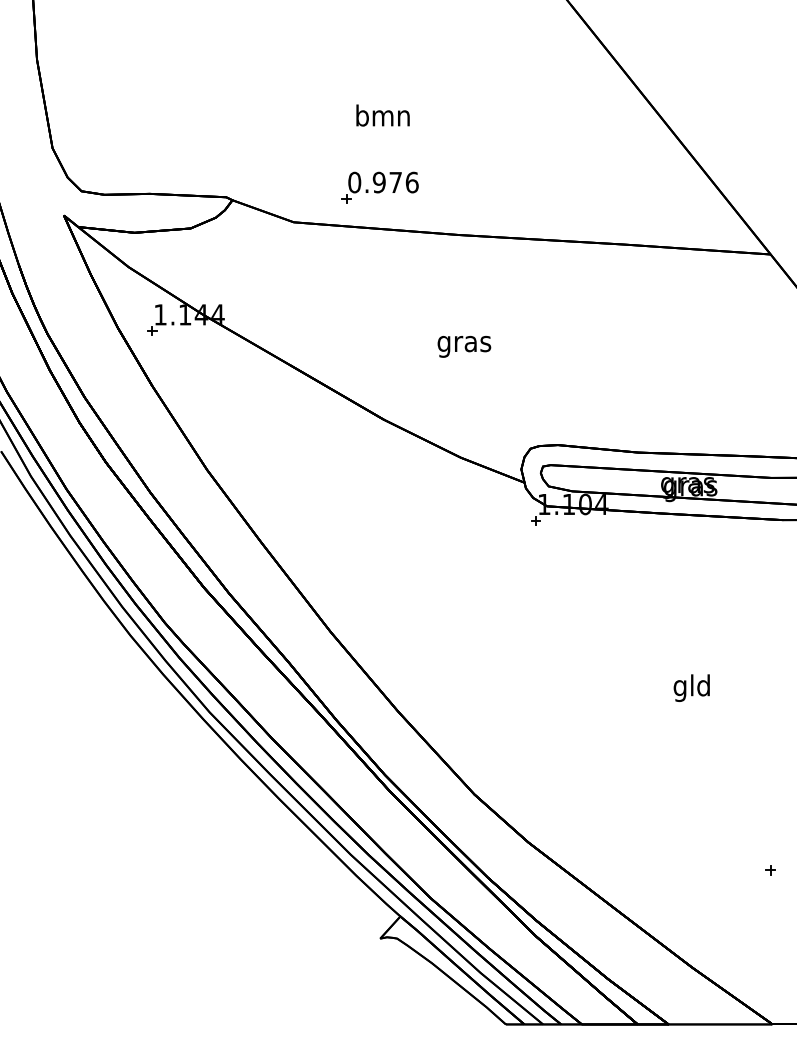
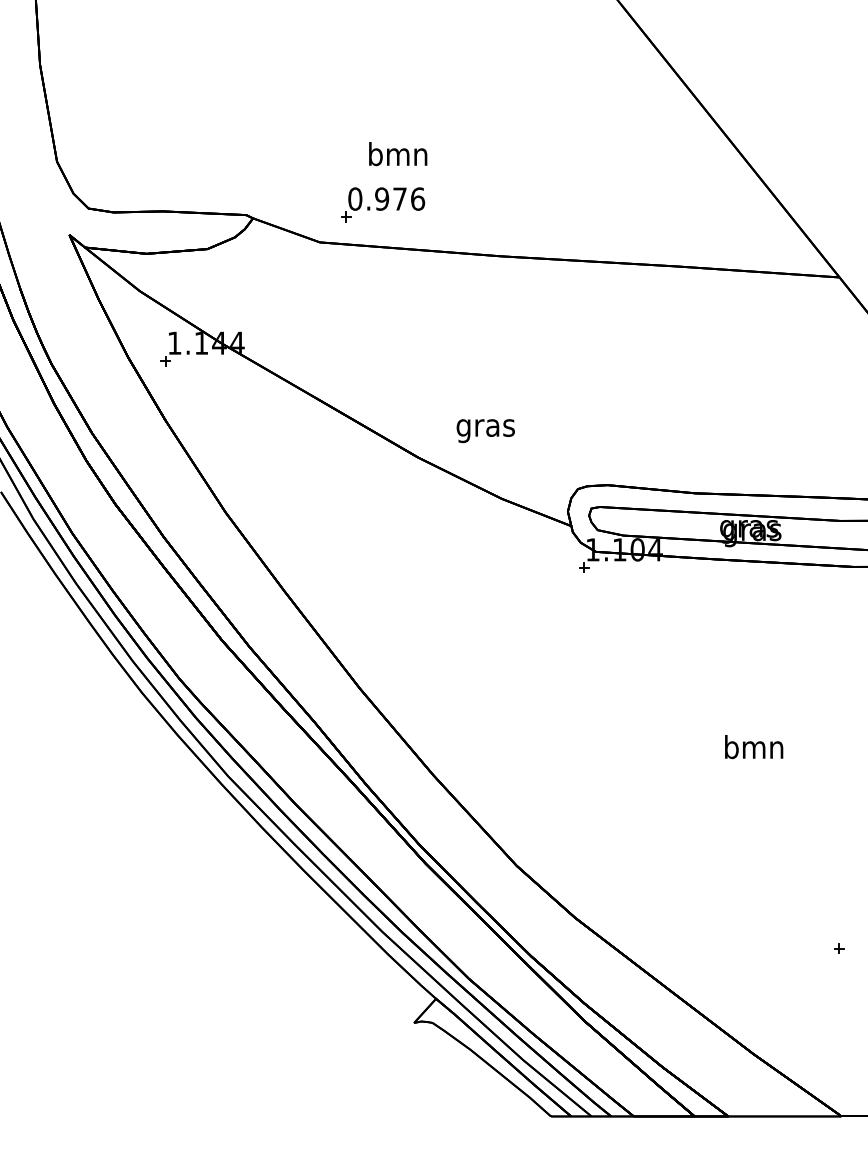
text: (383, 115) -> (398, 154), moved
part: (380, 187) -> (383, 204), moved
text: (464, 347) -> (485, 431), moved
text: (692, 688) -> (754, 750), gld -> bmn

